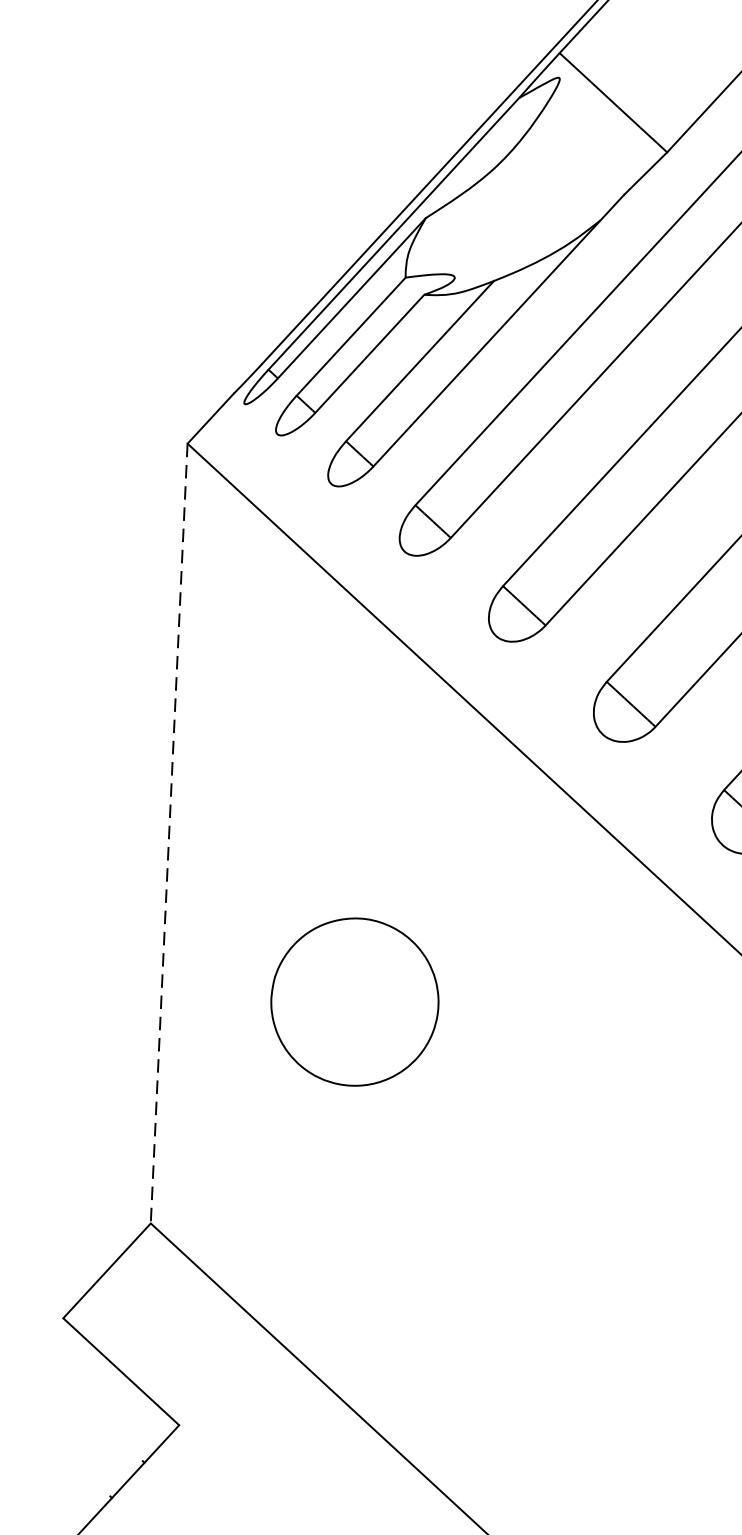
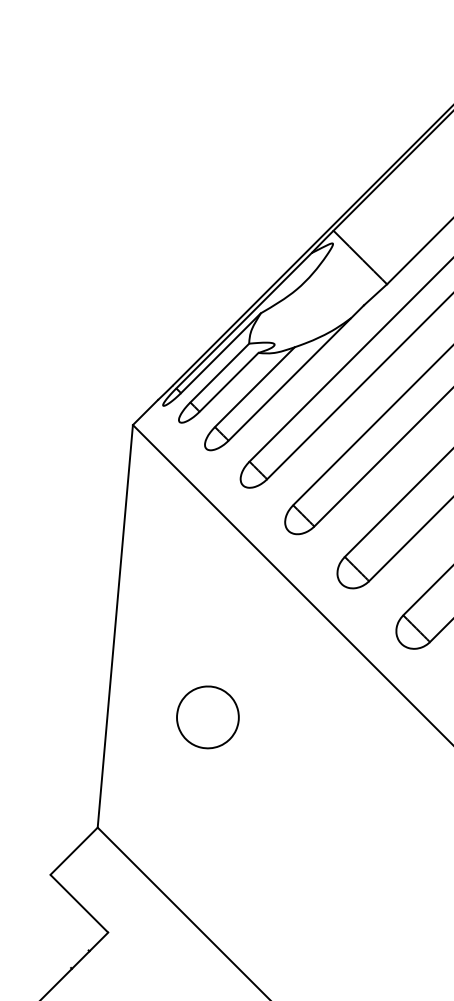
line: (169, 833) -> (115, 626), dashed -> solid
part: (354, 1002) -> (207, 717), size x0.71

